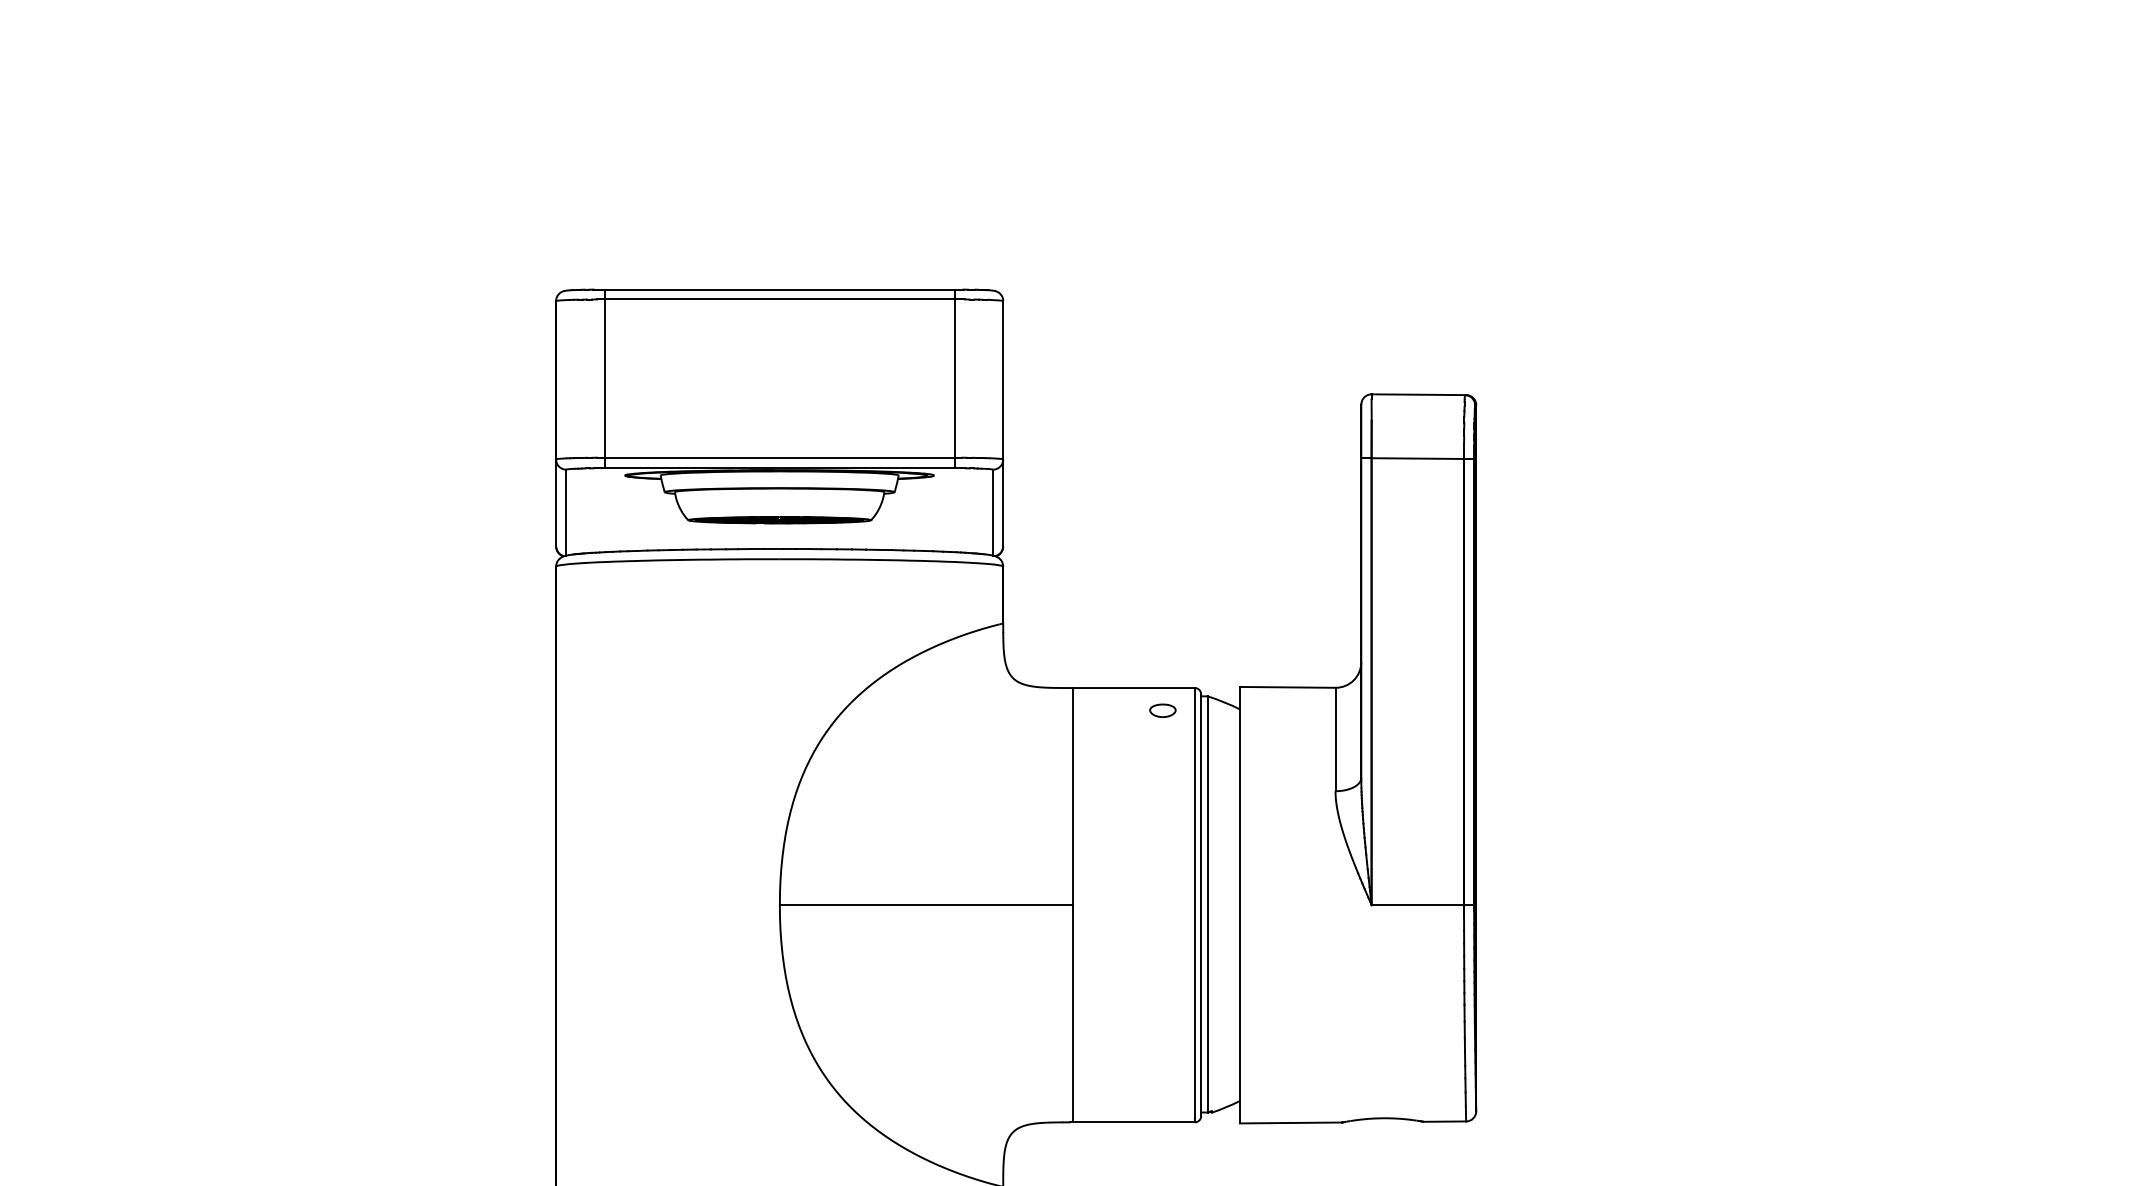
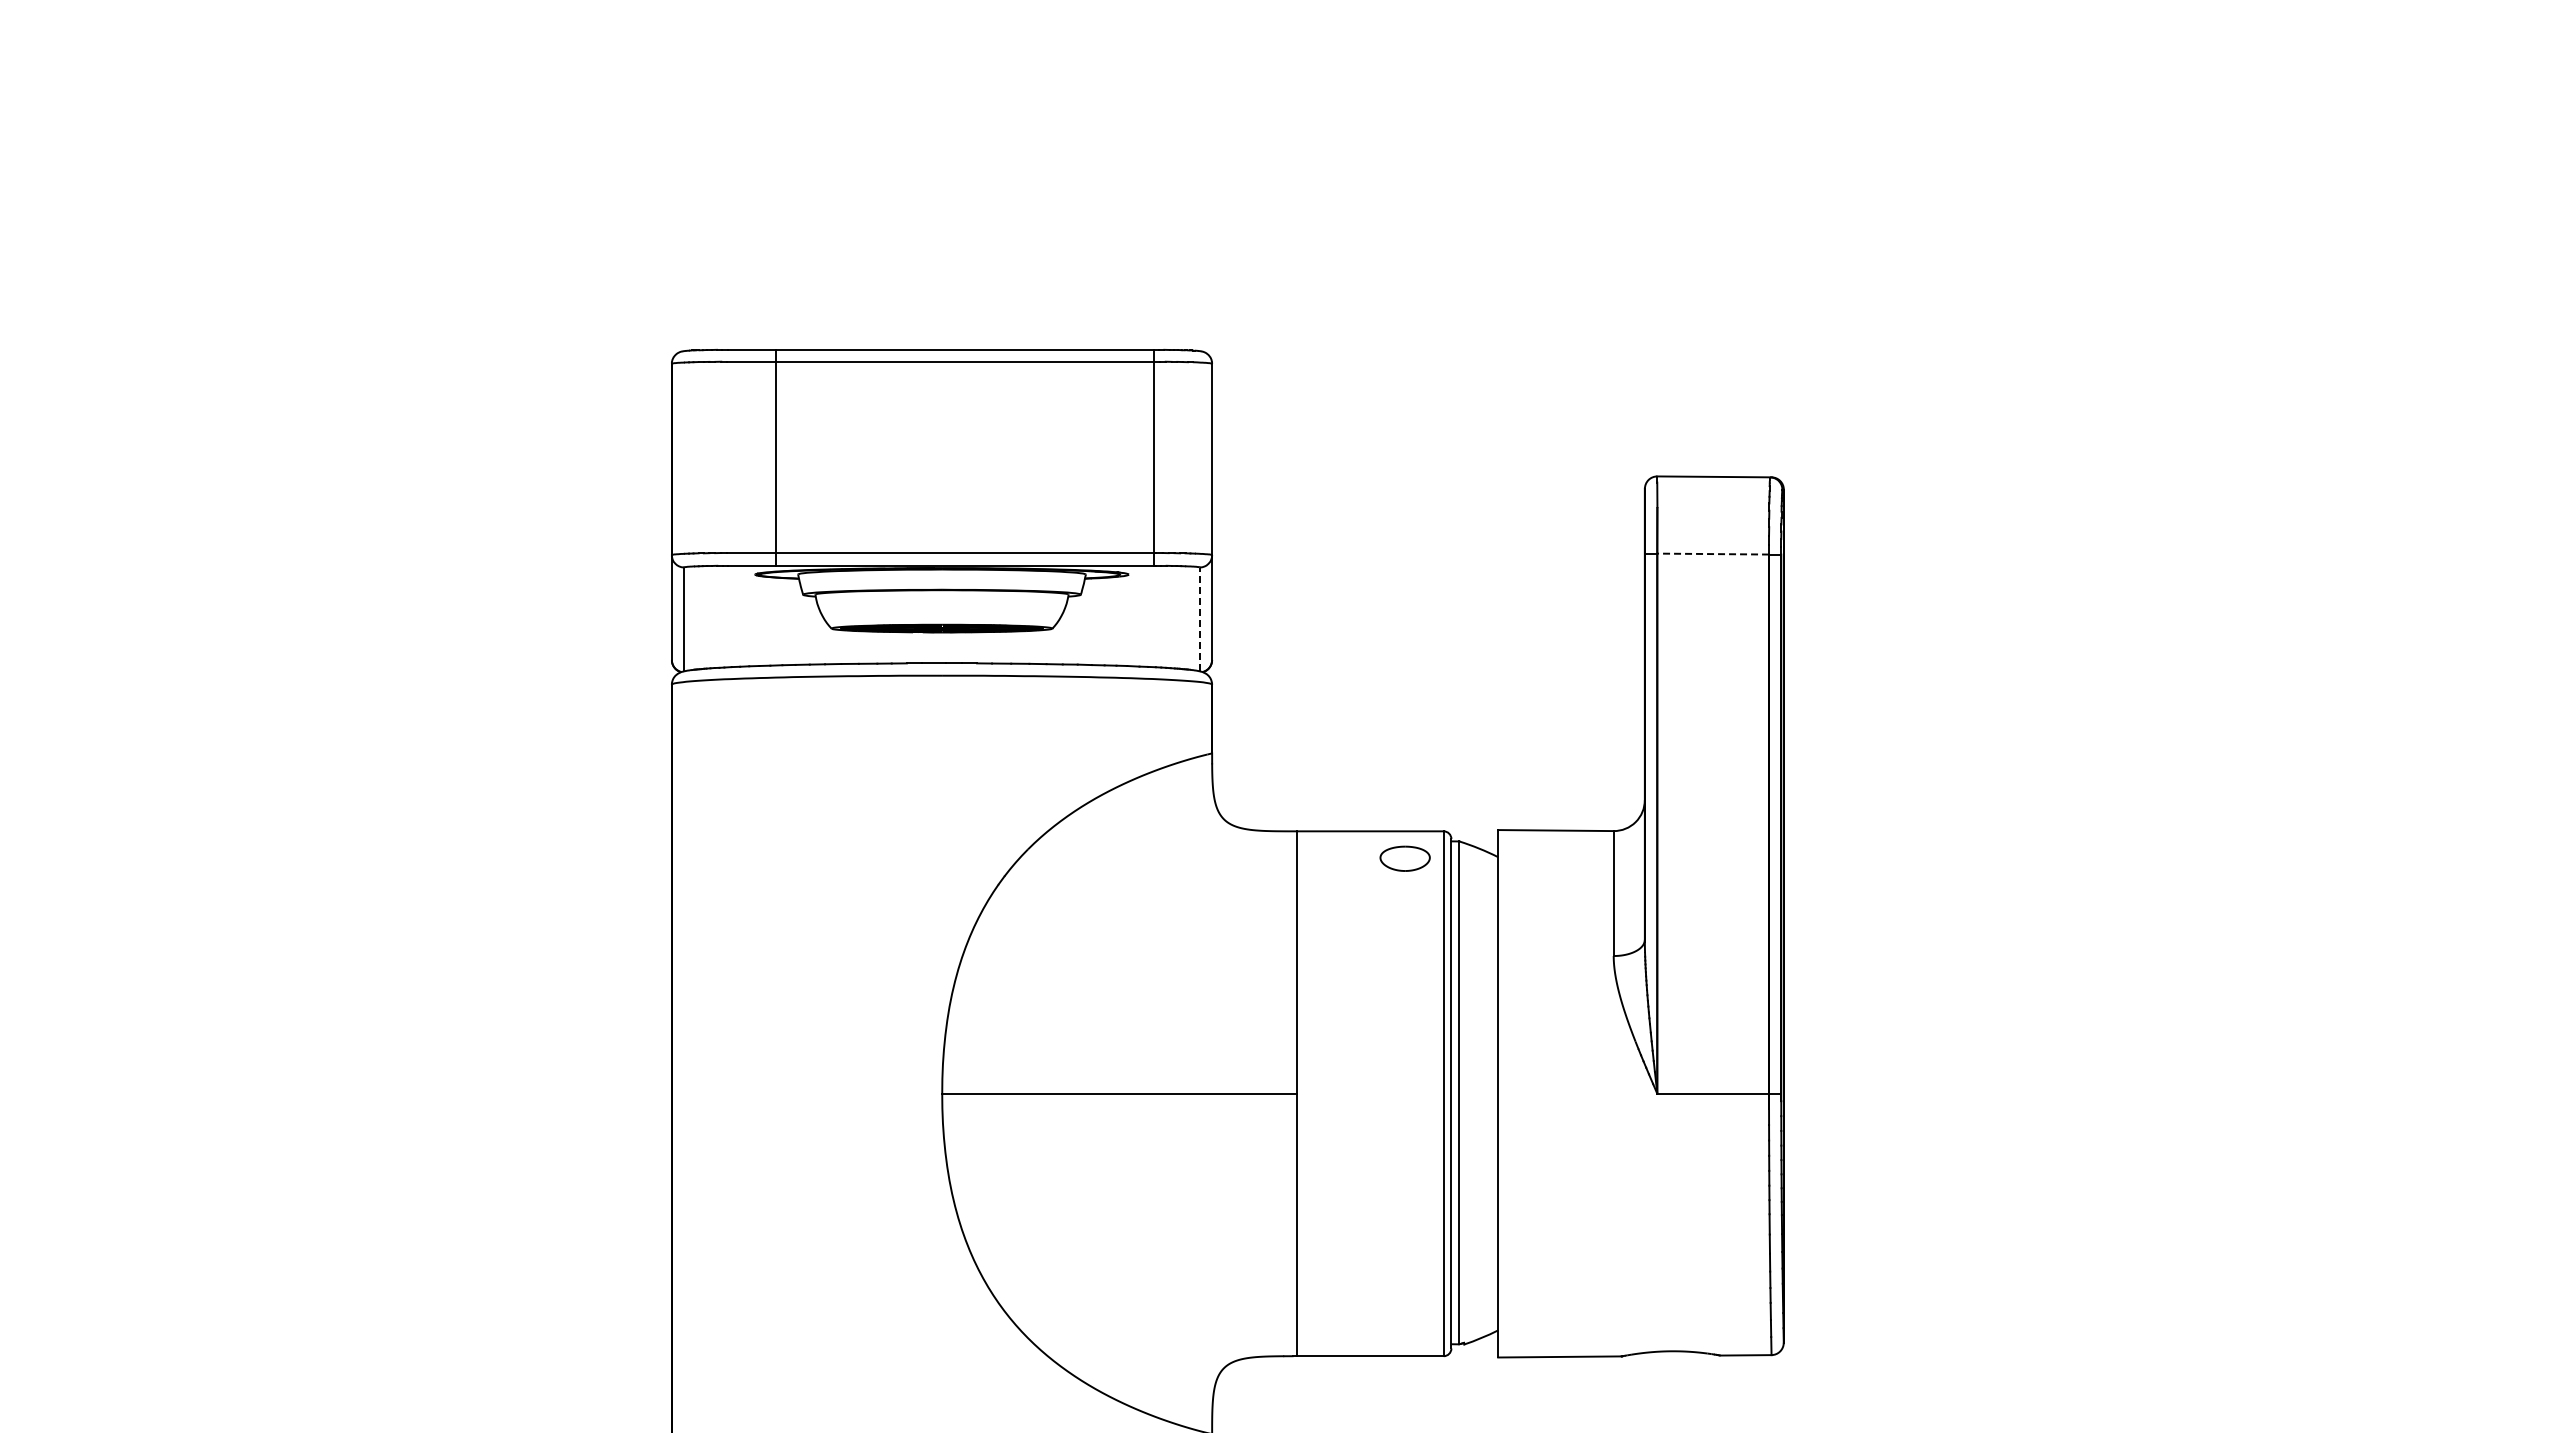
line: (604, 378) -> (775, 457), moved
line: (1418, 458) -> (1713, 554), solid -> dashed
line: (992, 512) -> (1199, 619), solid -> dashed
part: (1162, 710) -> (1404, 858), size x1.6

